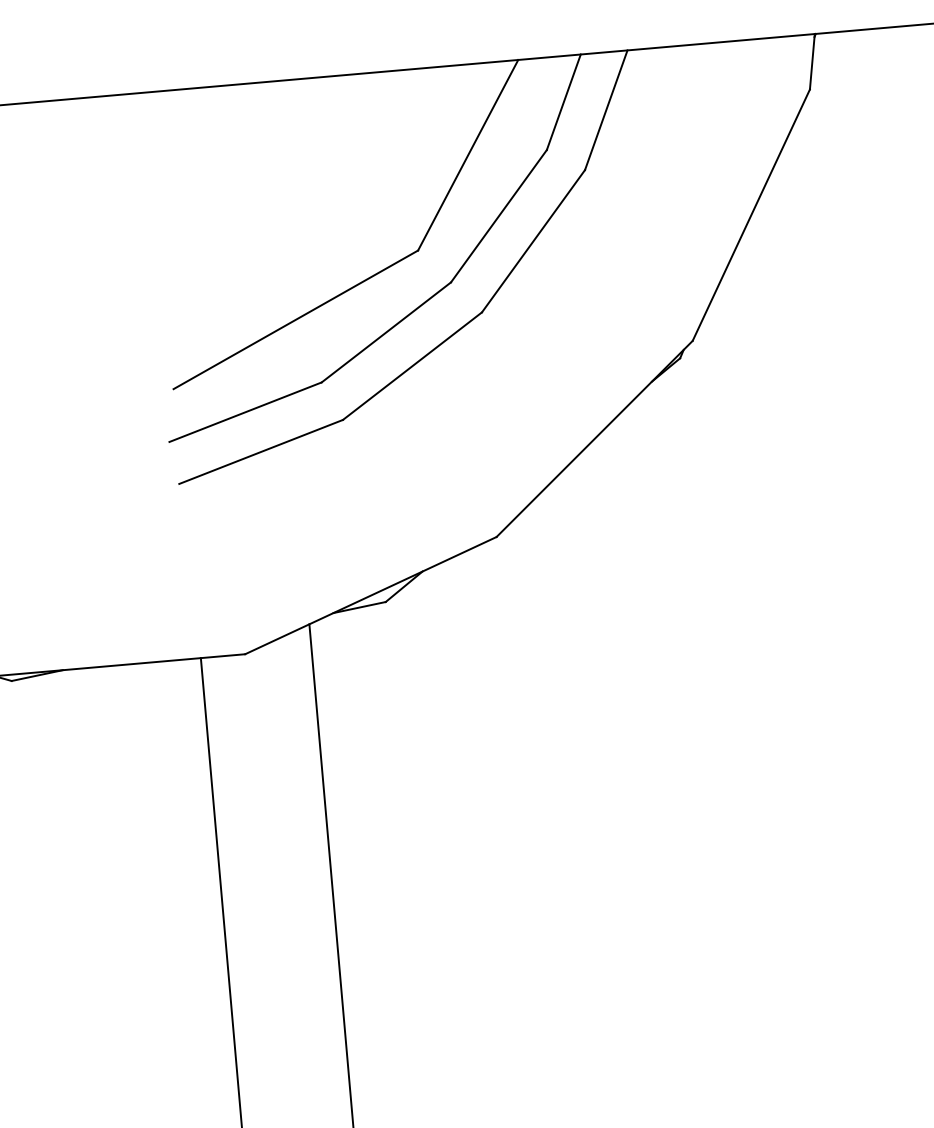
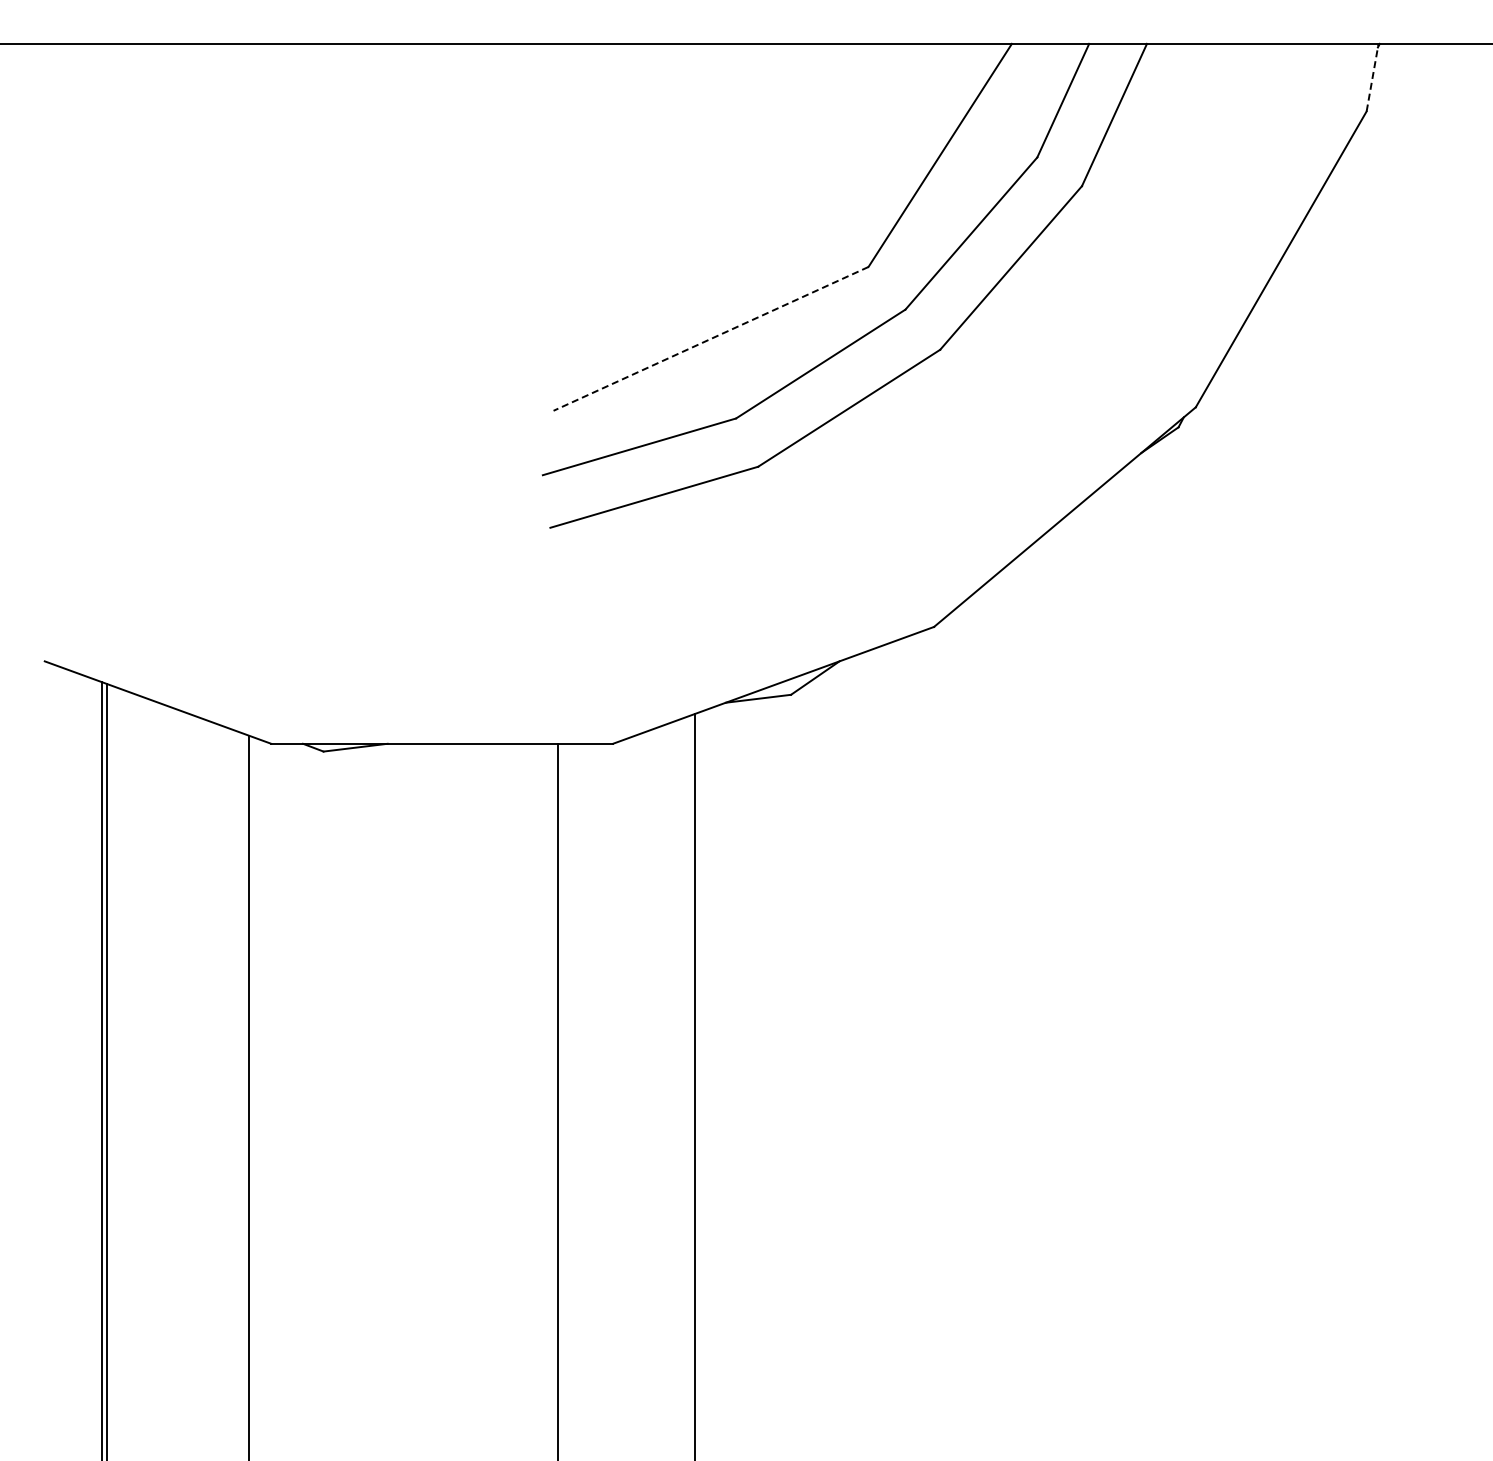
line: (812, 61) -> (1372, 77), solid -> dashed
line: (295, 320) -> (710, 339), solid -> dashed

